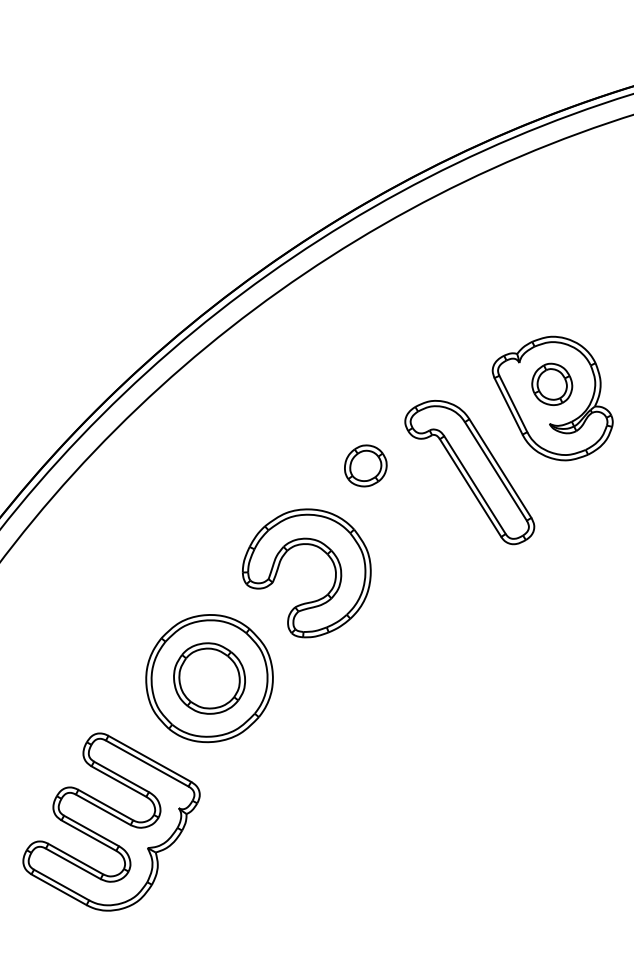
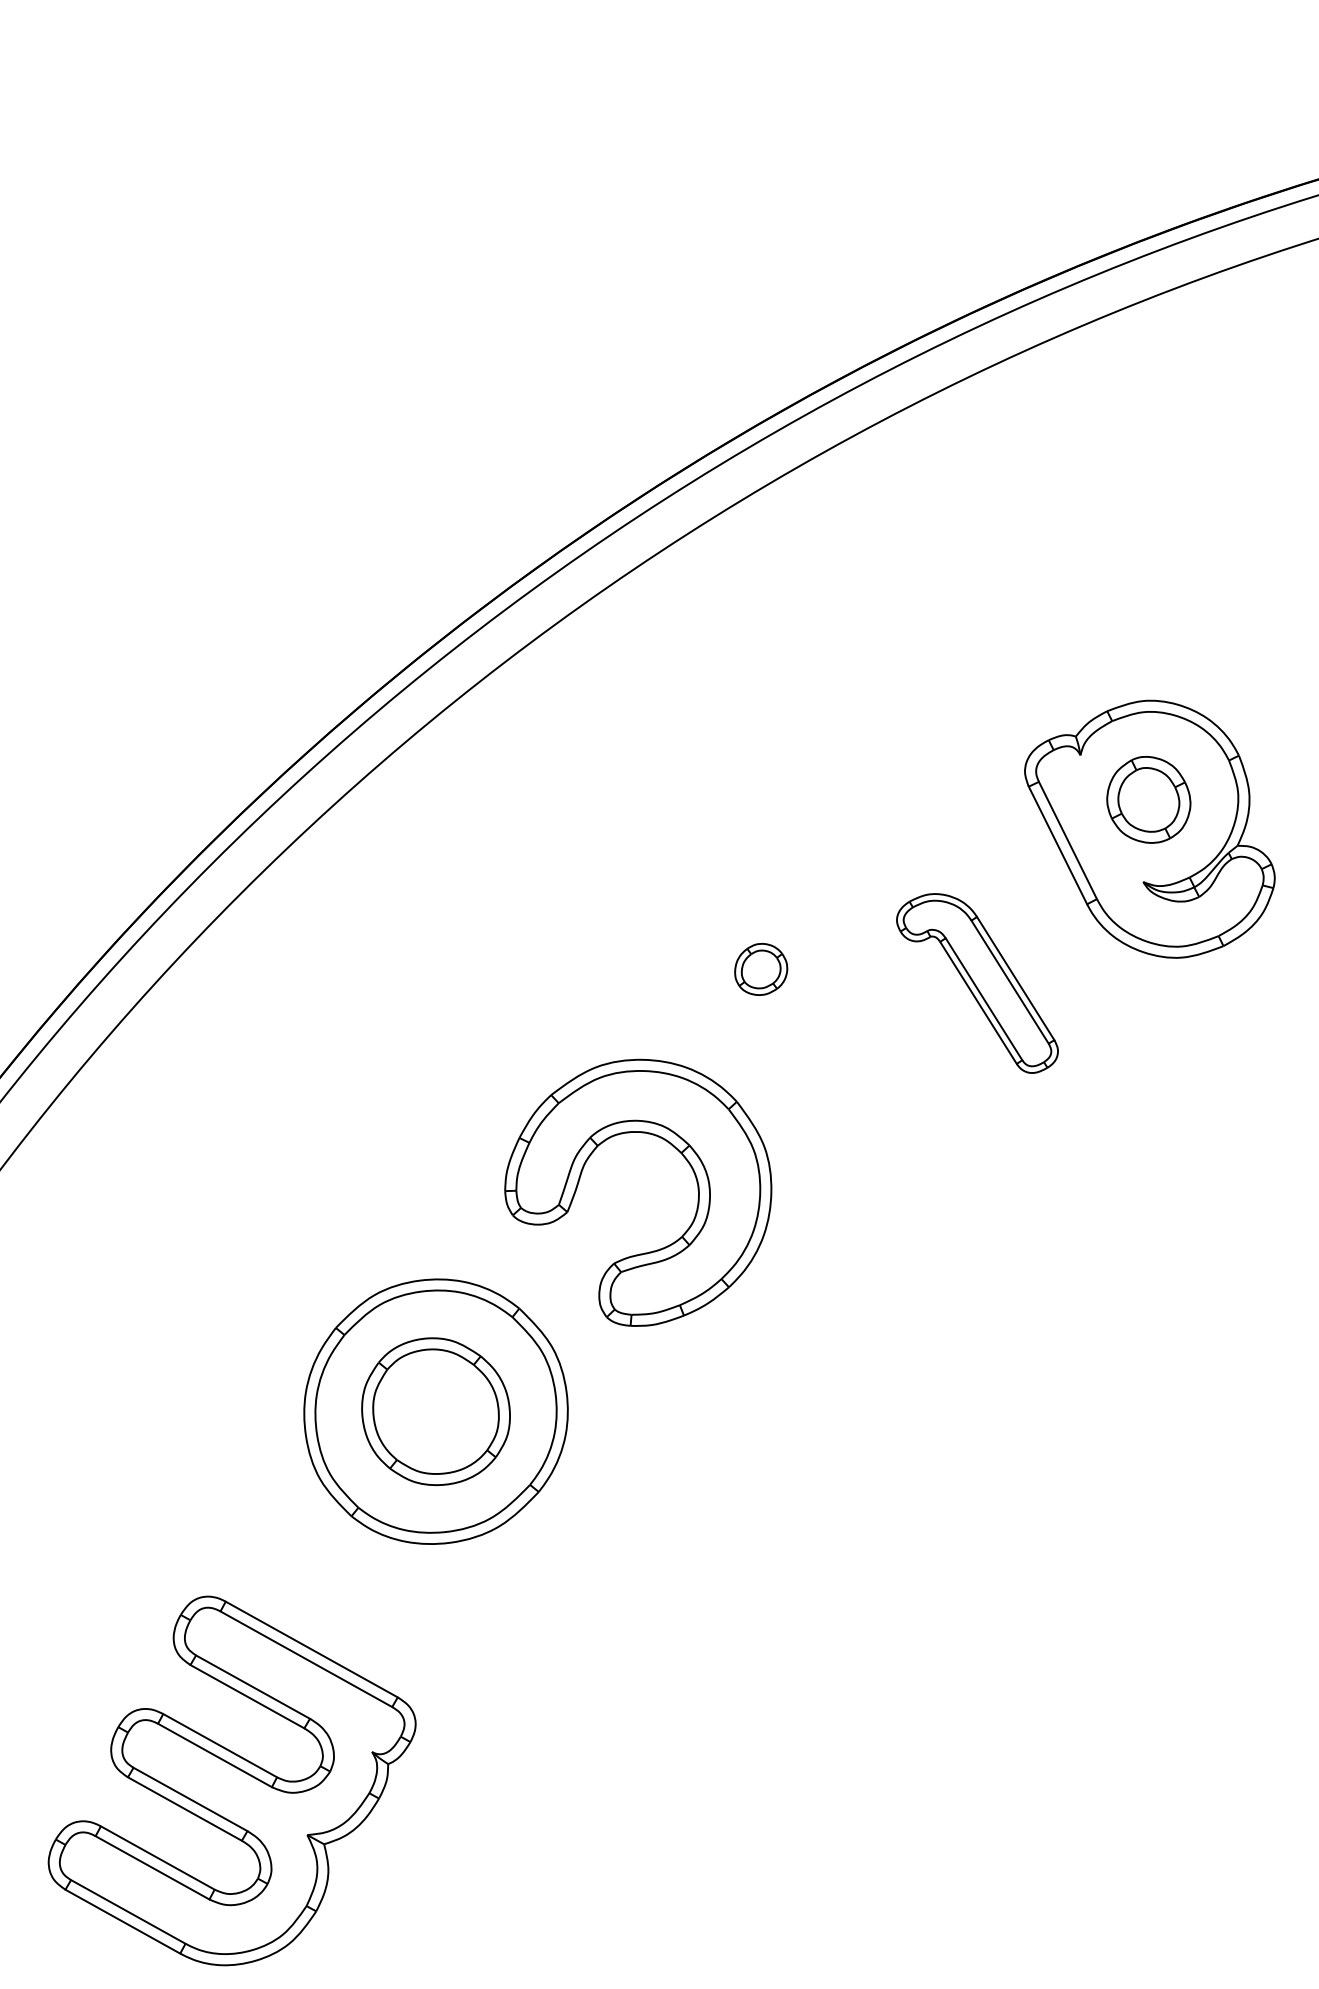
part: (365, 465) -> (760, 968), size x0.6
part: (469, 472) -> (976, 983), size x0.6
part: (111, 821) -> (232, 1779), moved

